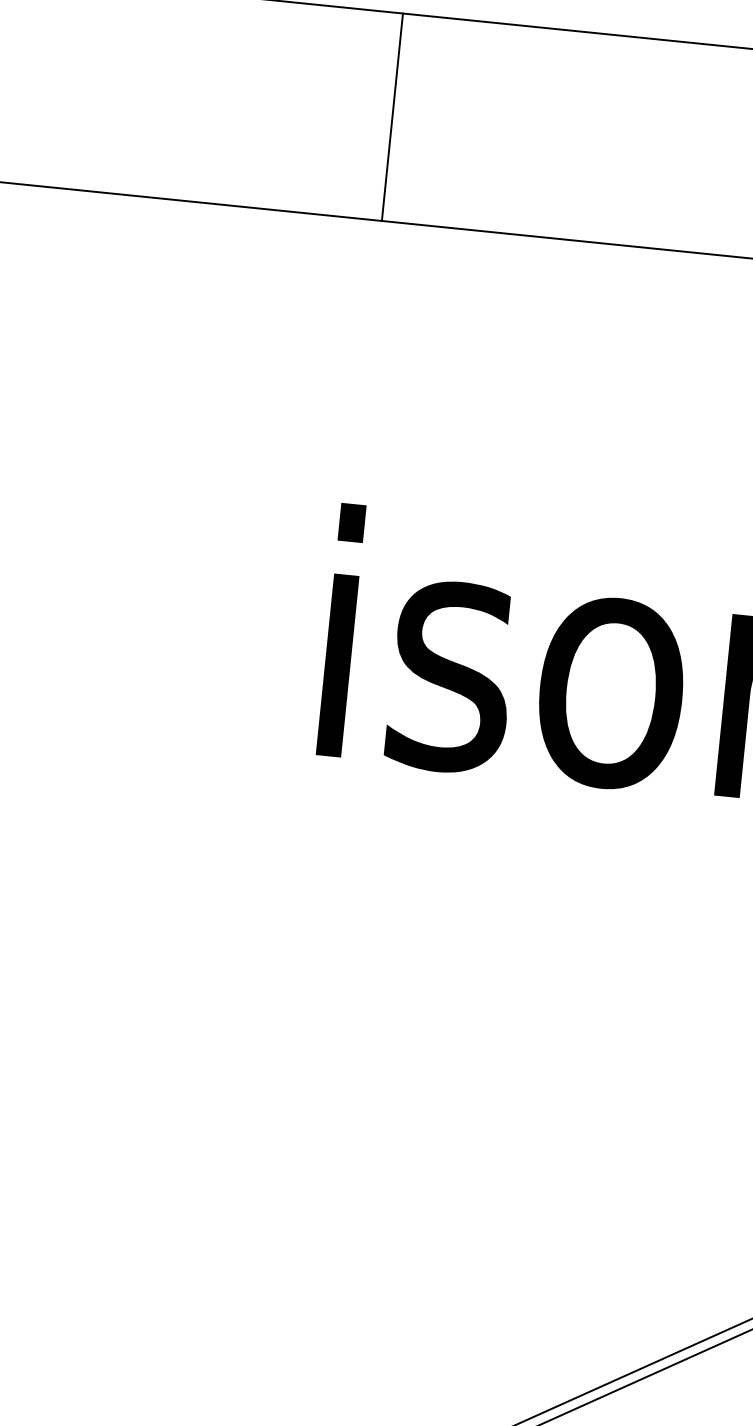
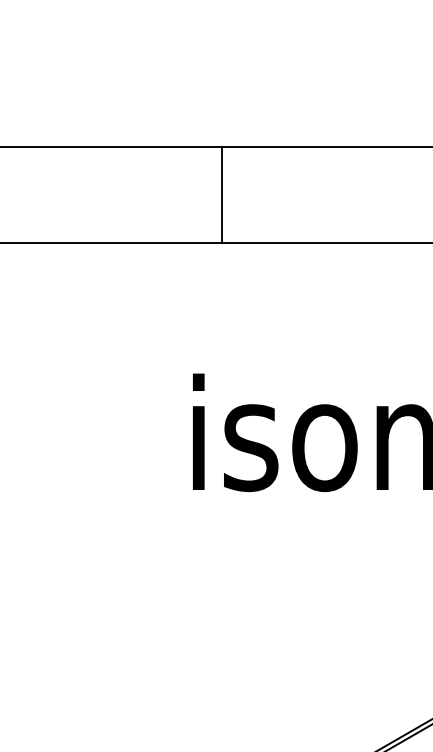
line: (392, 115) -> (222, 194), moved

